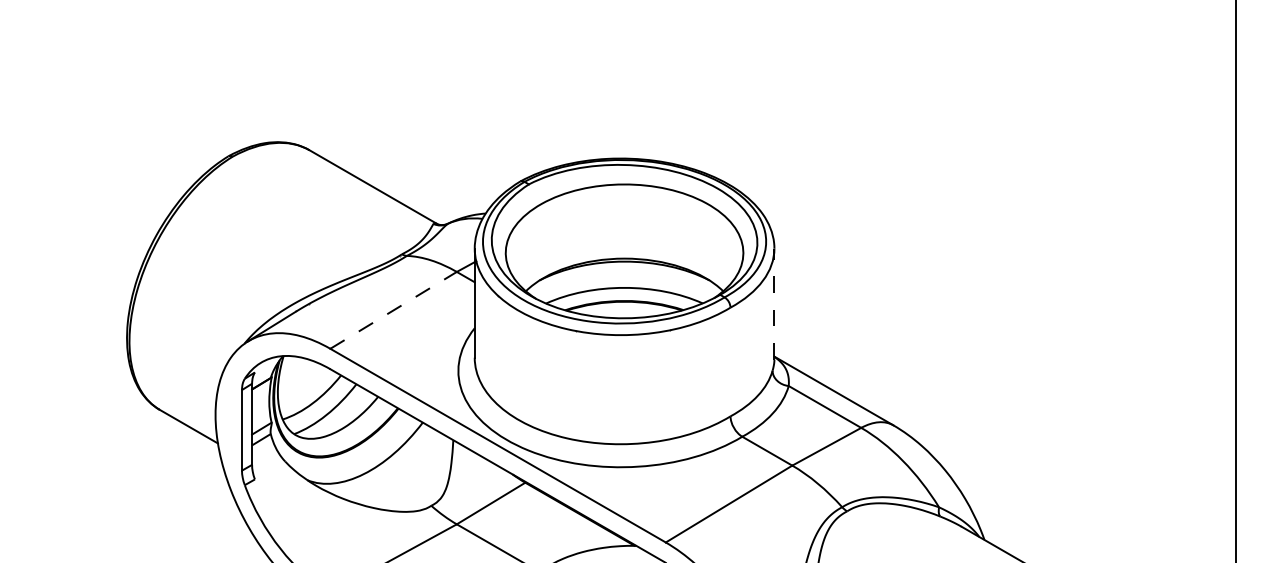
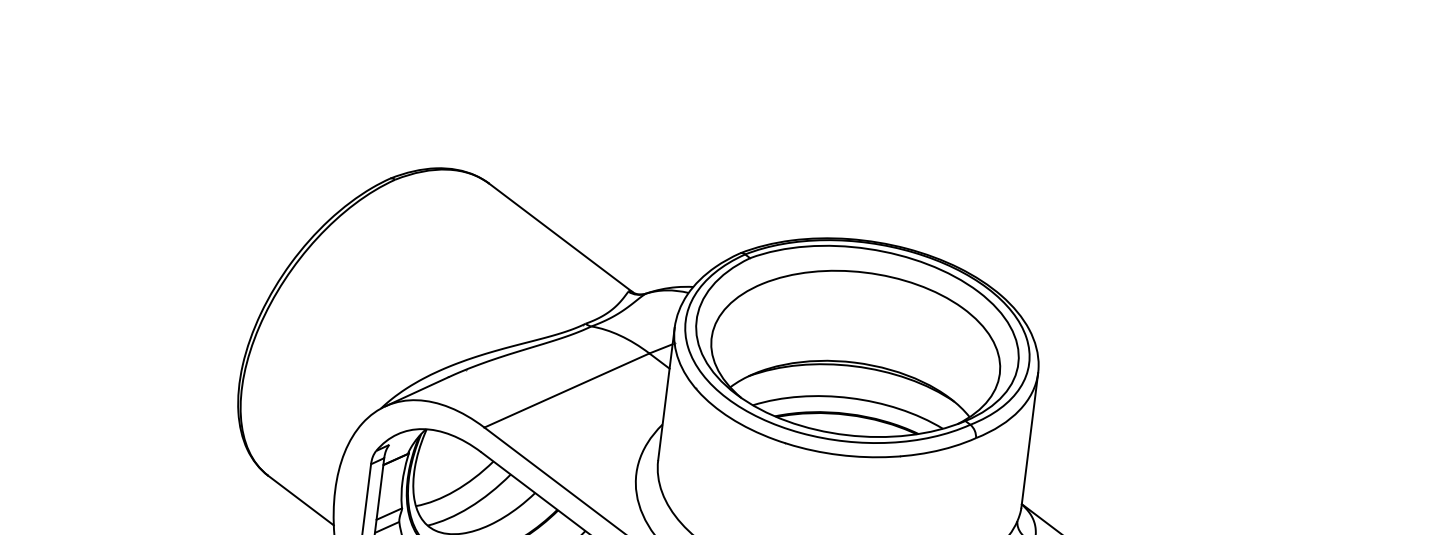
line: (774, 304) -> (1029, 440), dashed -> solid
line: (394, 310) -> (568, 390), dashed -> solid

